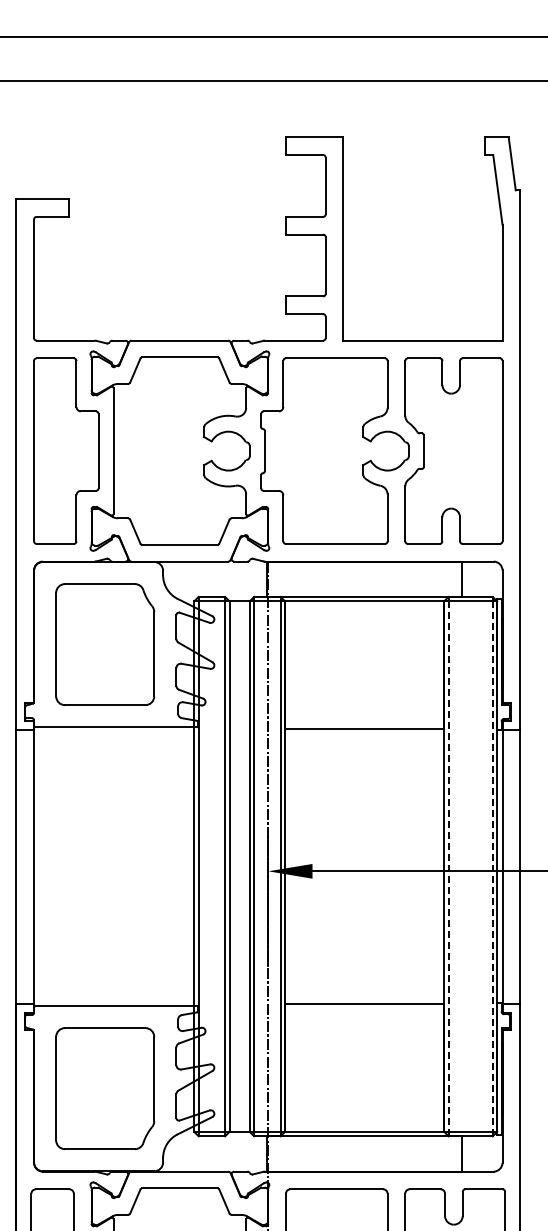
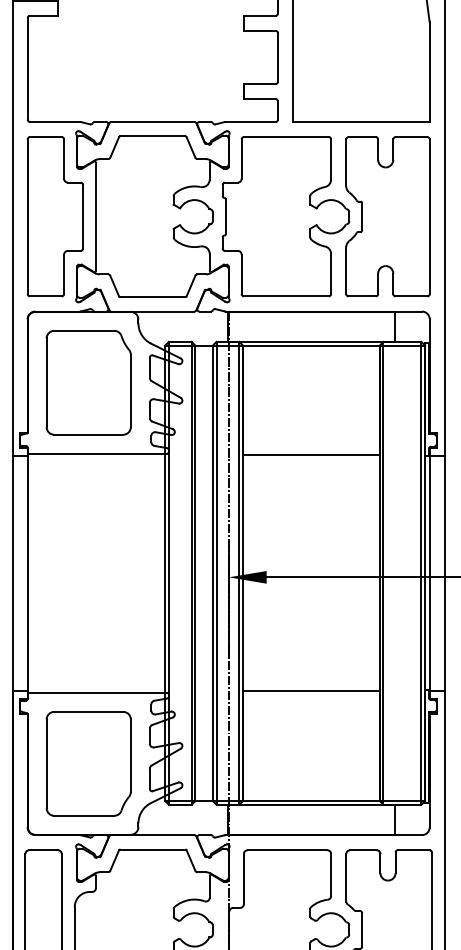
line: (492, 868) -> (421, 574), dashed -> solid
line: (448, 869) -> (383, 575), dashed -> solid

